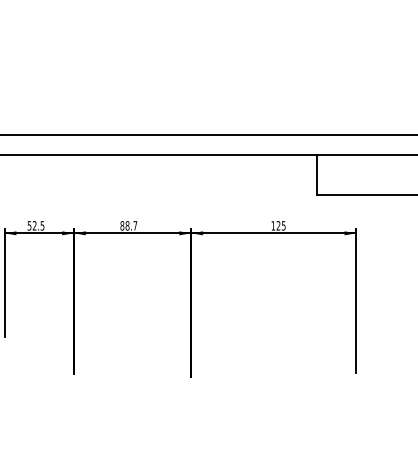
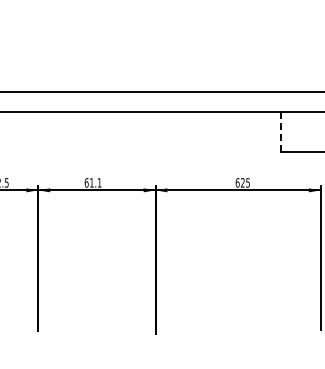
line: (317, 174) -> (281, 131), solid -> dashed
text: (128, 225) -> (92, 182), 88.7 -> 61.1
text: (273, 225) -> (237, 182), 125 -> 625

